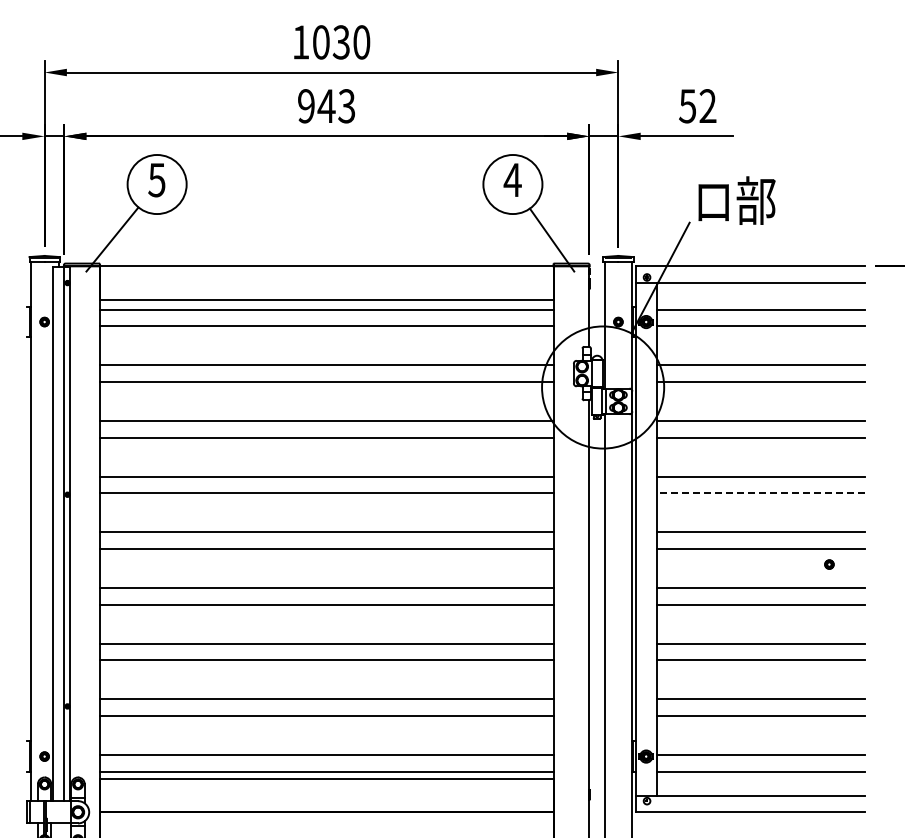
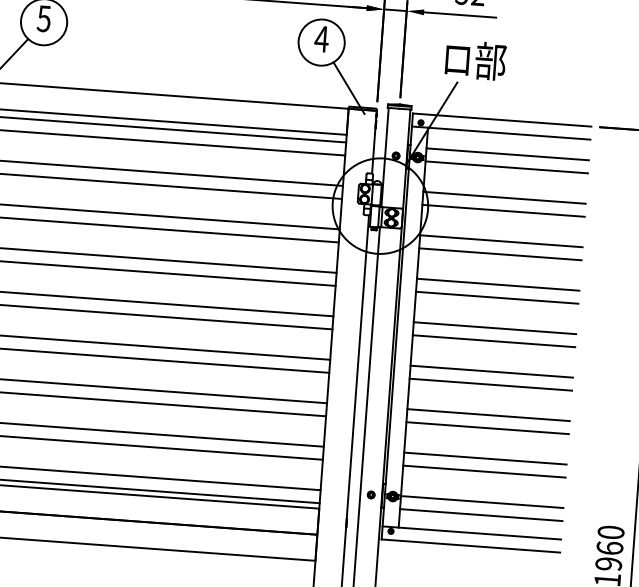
text: (736, 200) -> (475, 60), moved
line: (760, 493) -> (497, 297), dashed -> solid
part: (829, 564) -> (371, 494), moved

